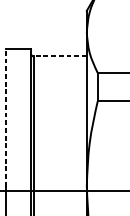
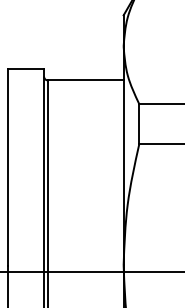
line: (60, 56) -> (85, 80), dashed -> solid
line: (6, 117) -> (8, 167), dashed -> solid

